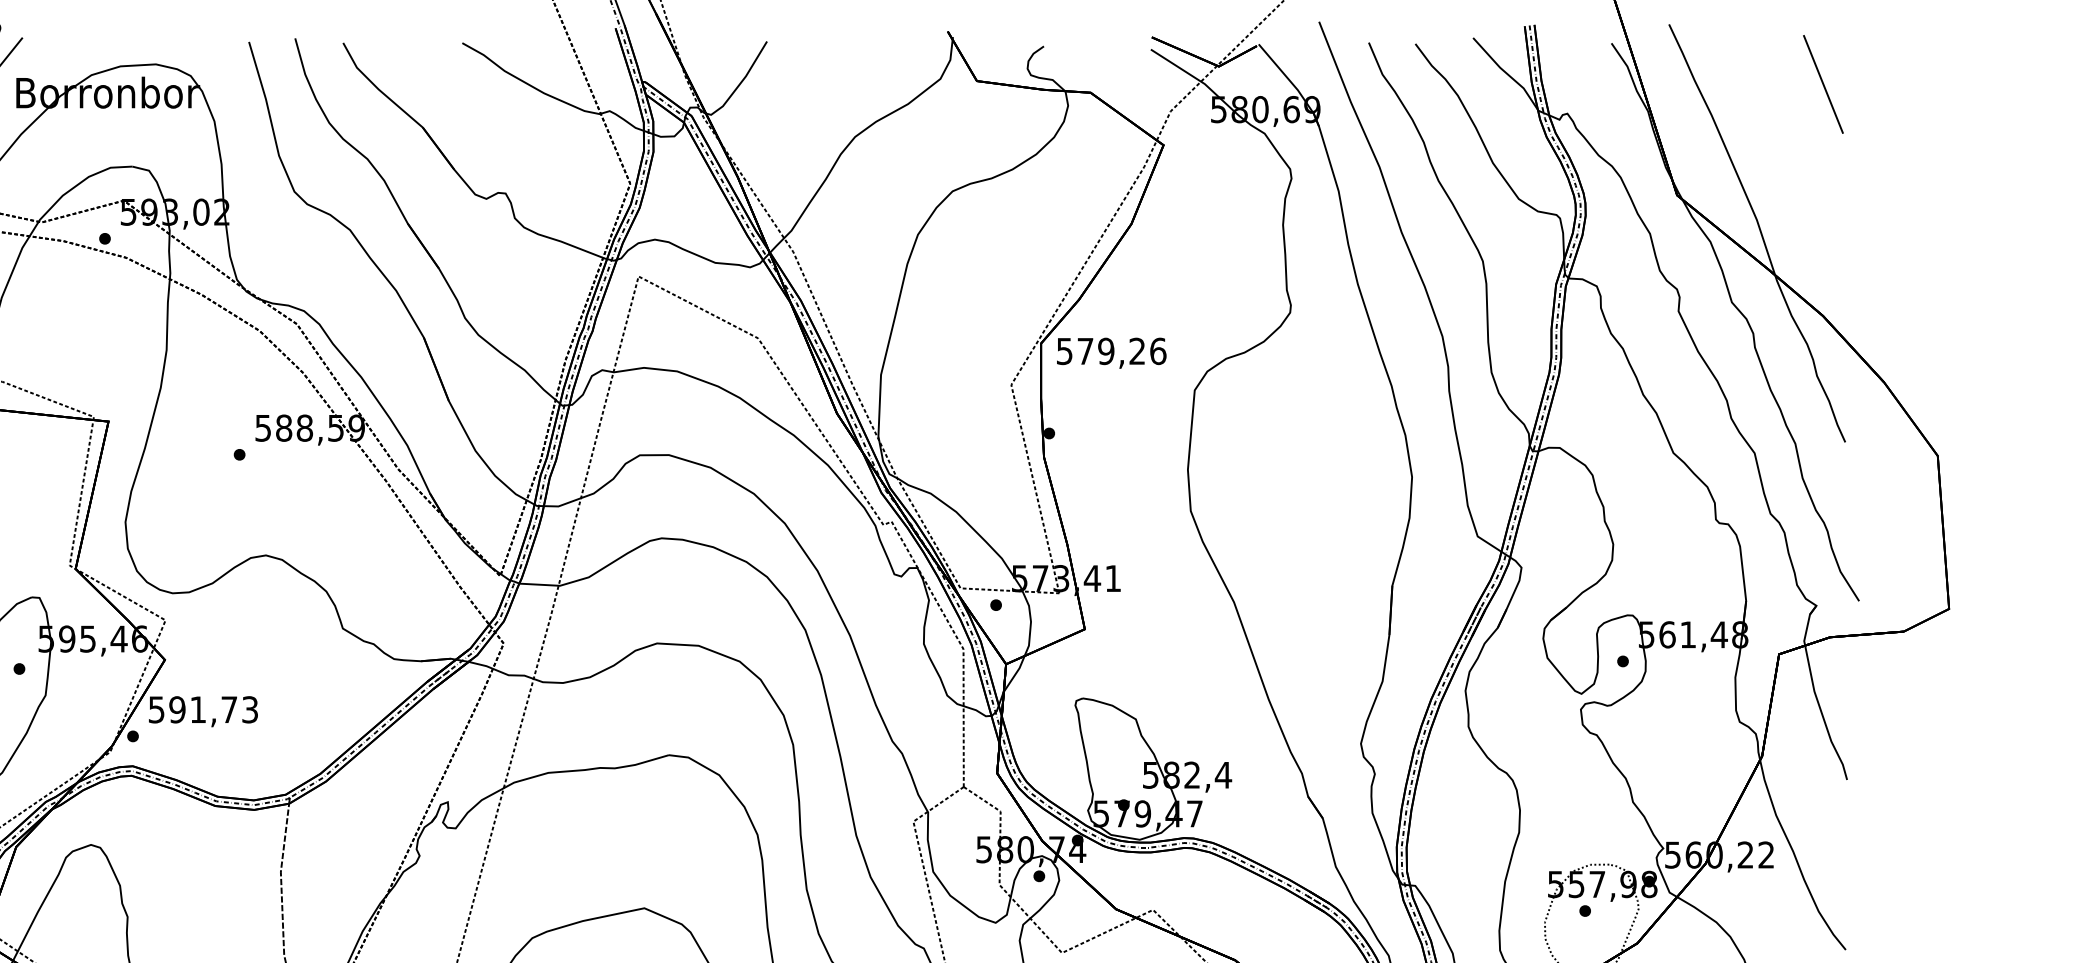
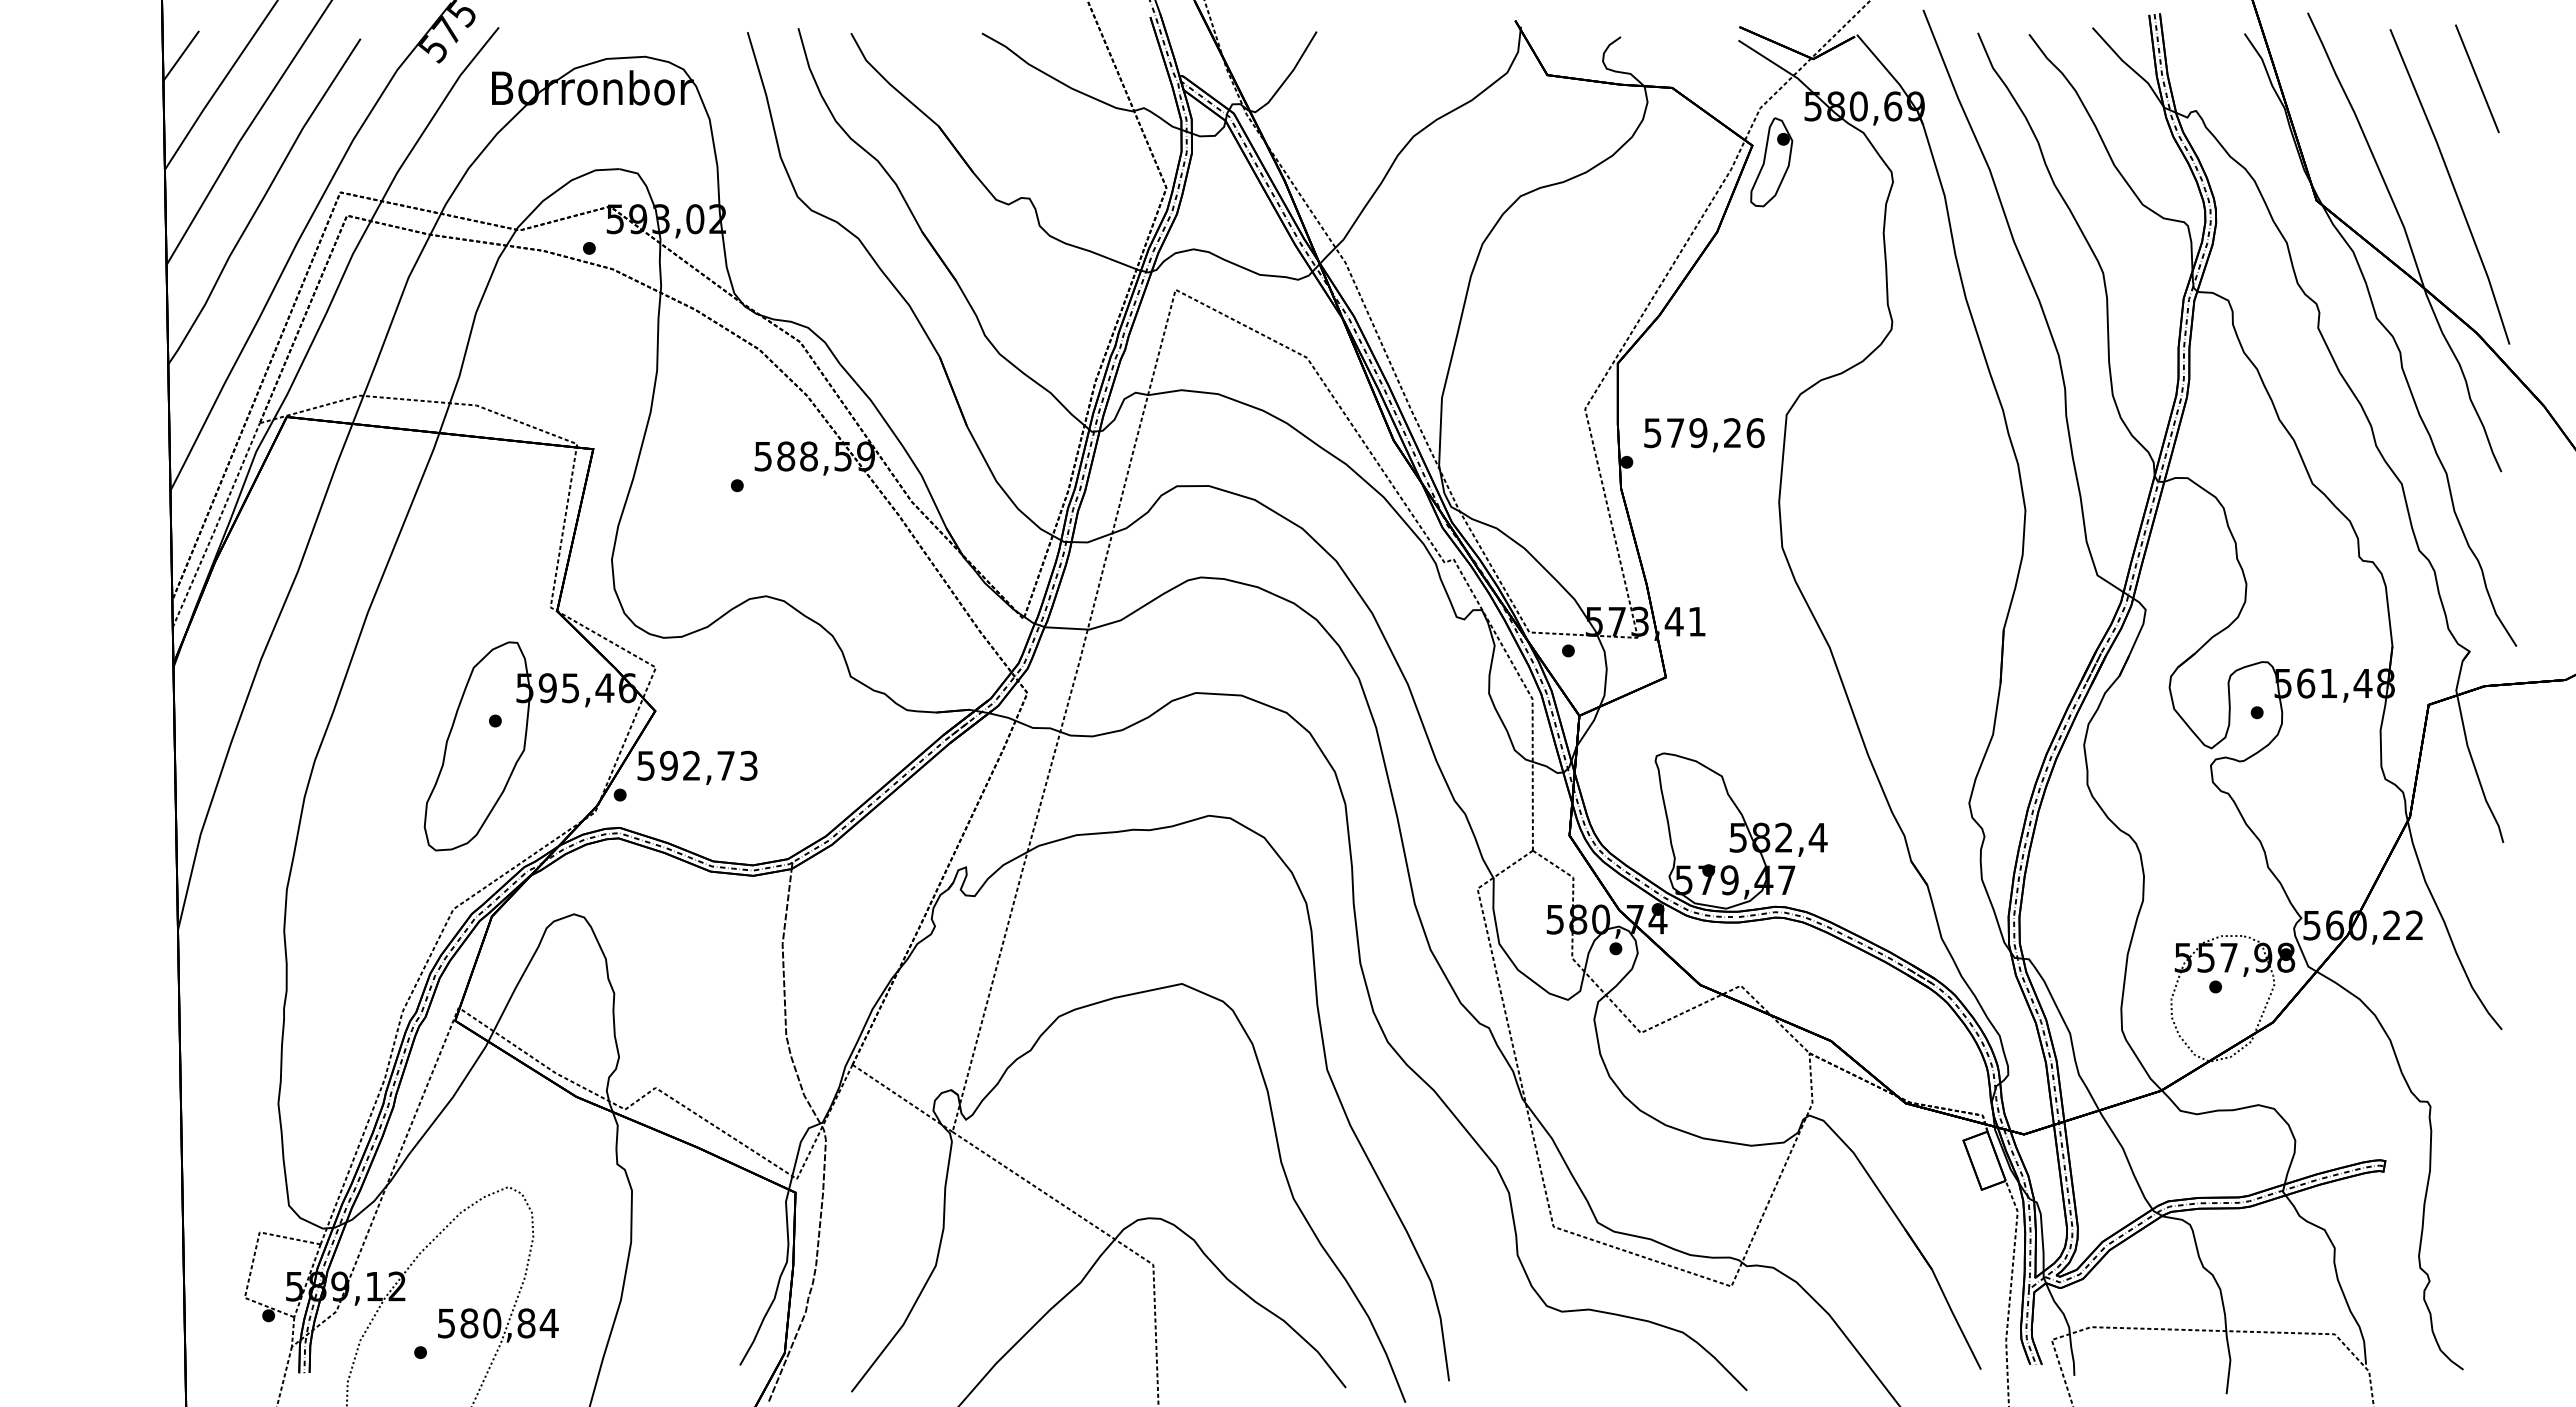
part: (1180, 160) -> (1771, 162), added
line: (1799, 180) -> (2451, 184), added
text: (1111, 353) -> (1704, 435), moved
text: (197, 709) -> (691, 765), 591,73 -> 592,73

